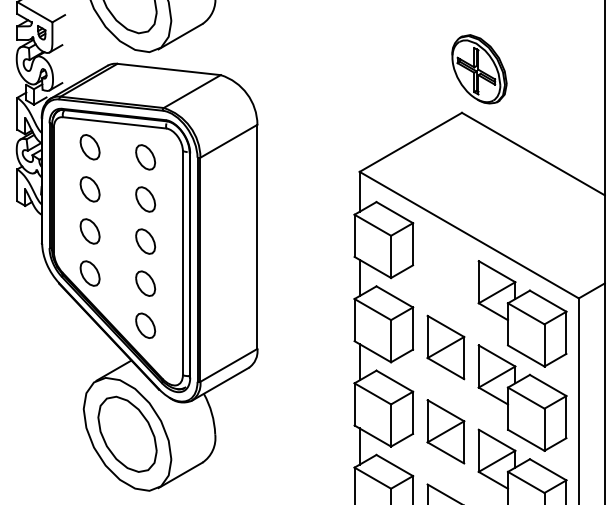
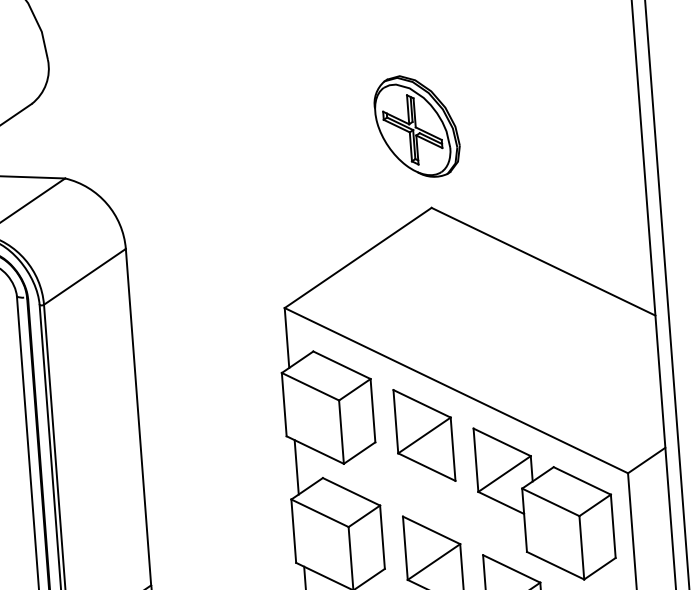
part: (479, 69) -> (417, 126), moved
part: (445, 262) -> (423, 434), added

